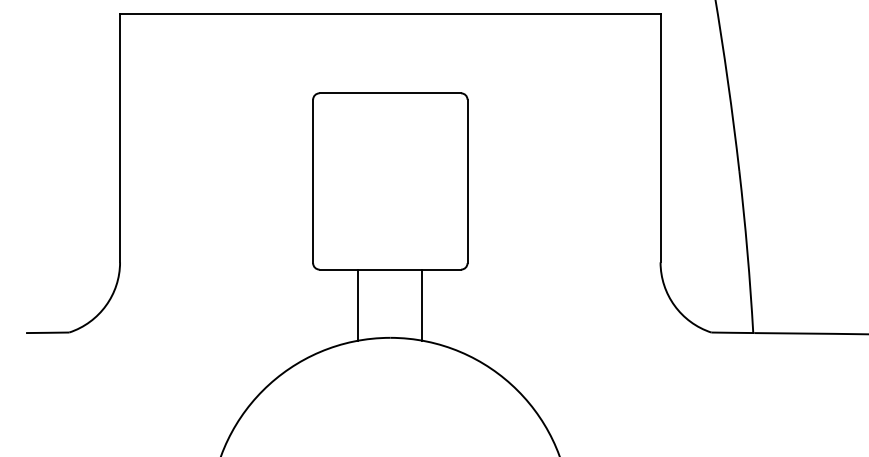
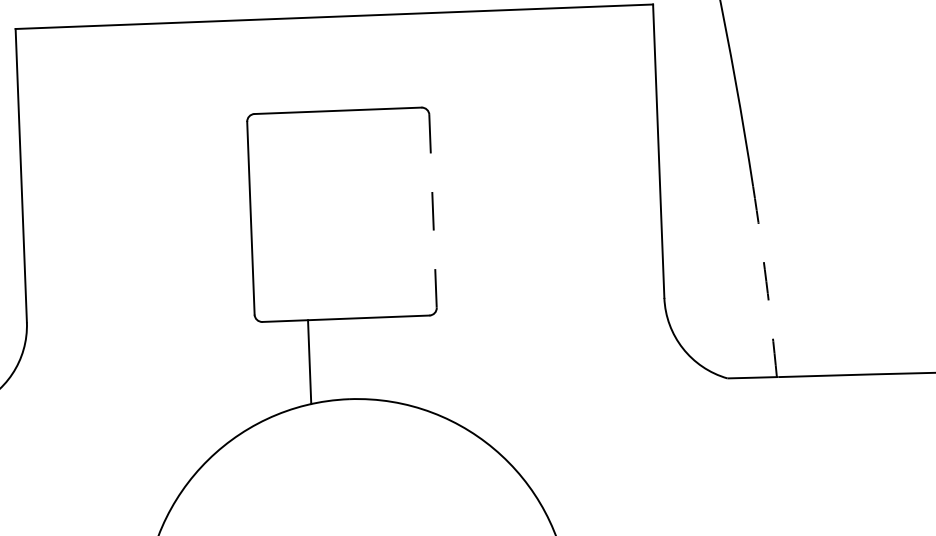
line: (467, 181) -> (432, 211), solid -> dashed
arc: (747, 251) -> (766, 281), solid -> dashed
line: (422, 304) -> (385, 358), removed

